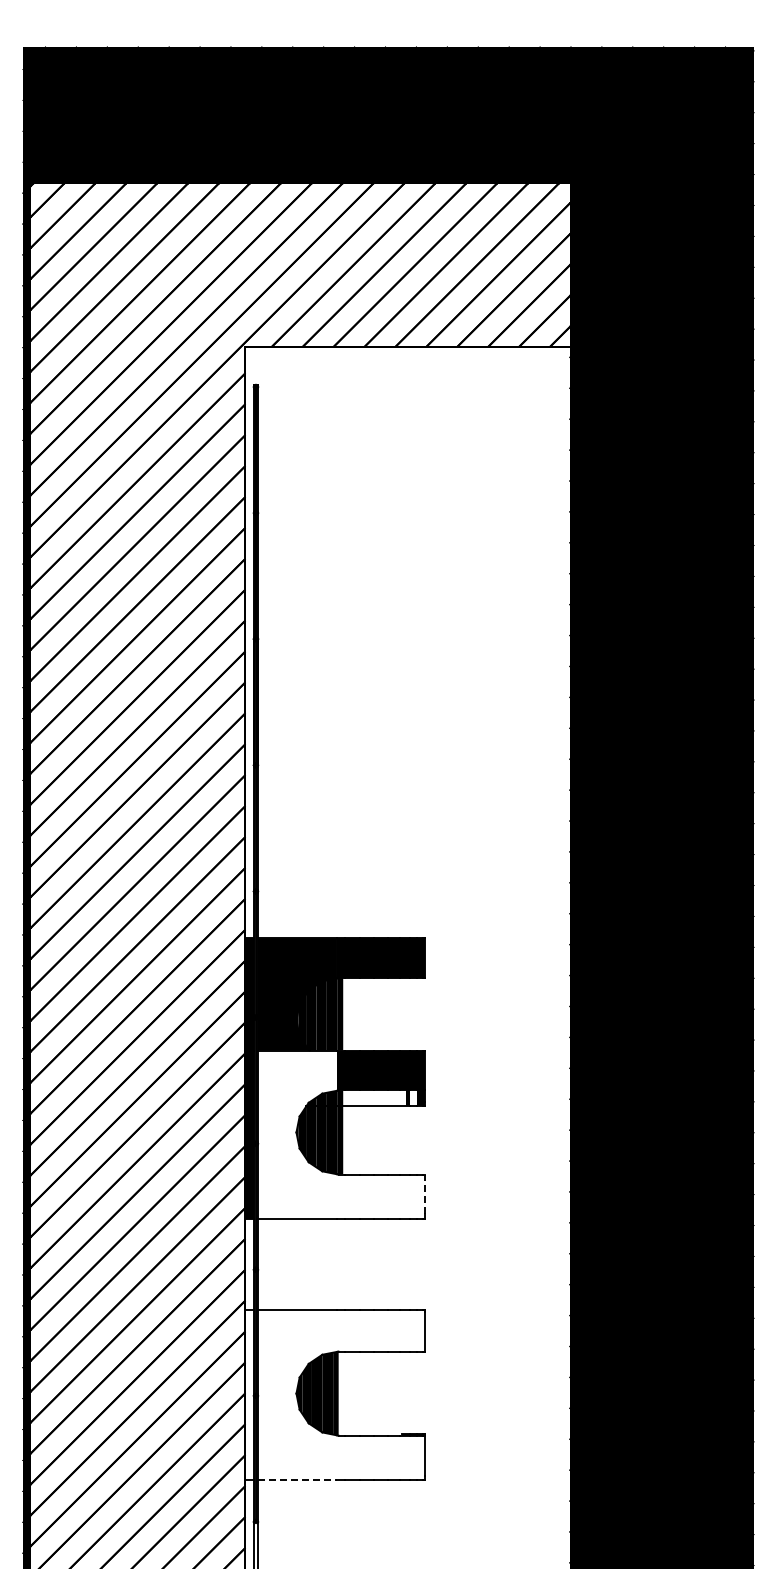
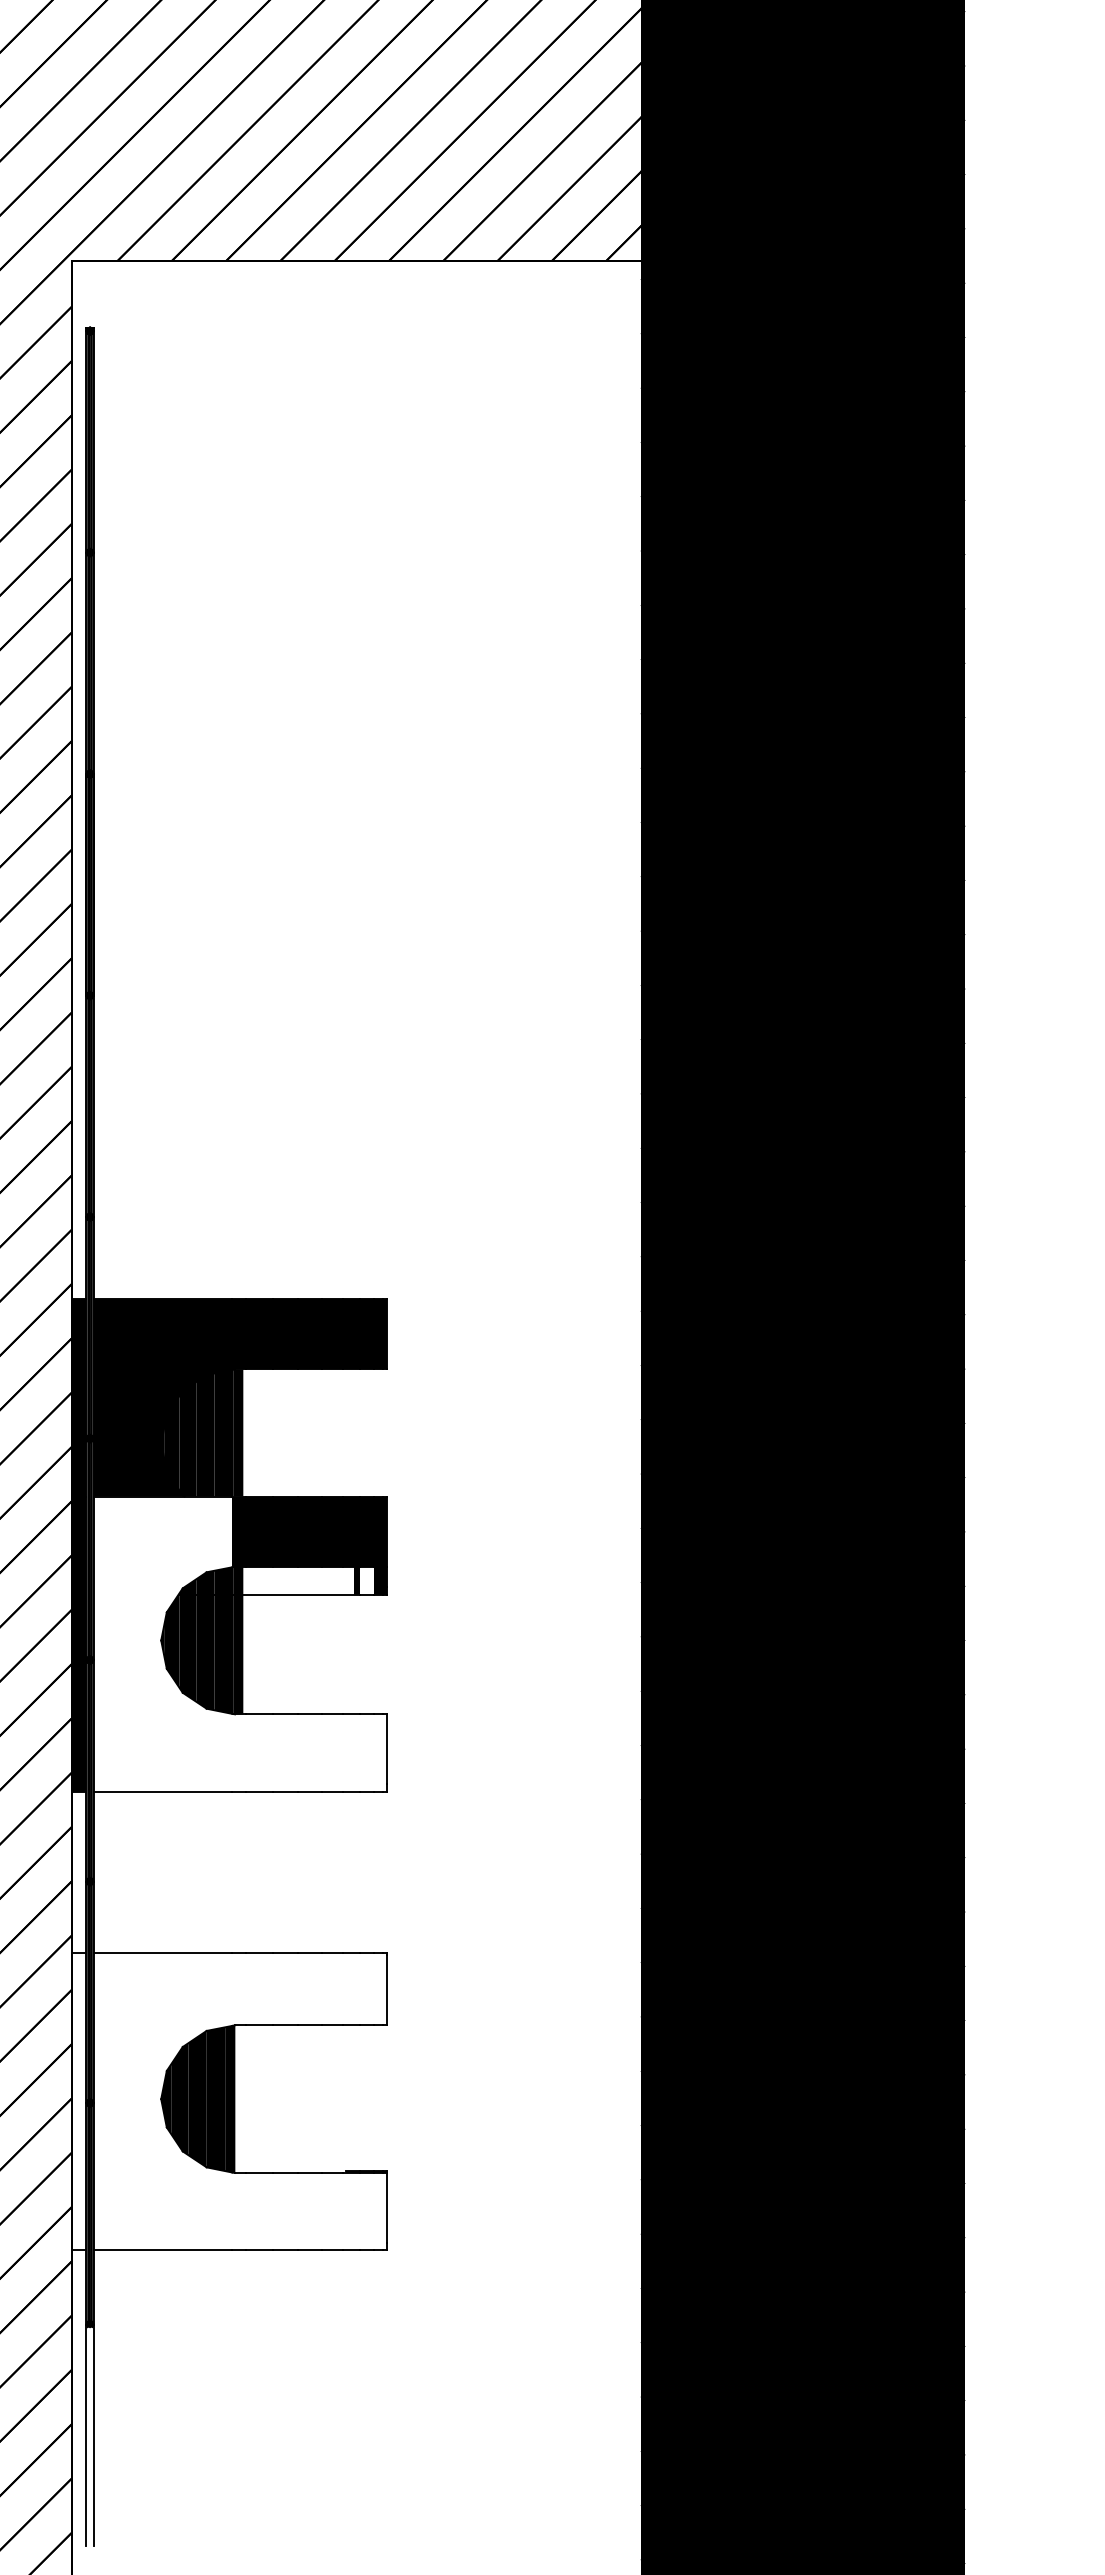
line: (425, 1194) -> (387, 1749), dashed -> solid
line: (298, 1479) -> (164, 2250), dashed -> solid

